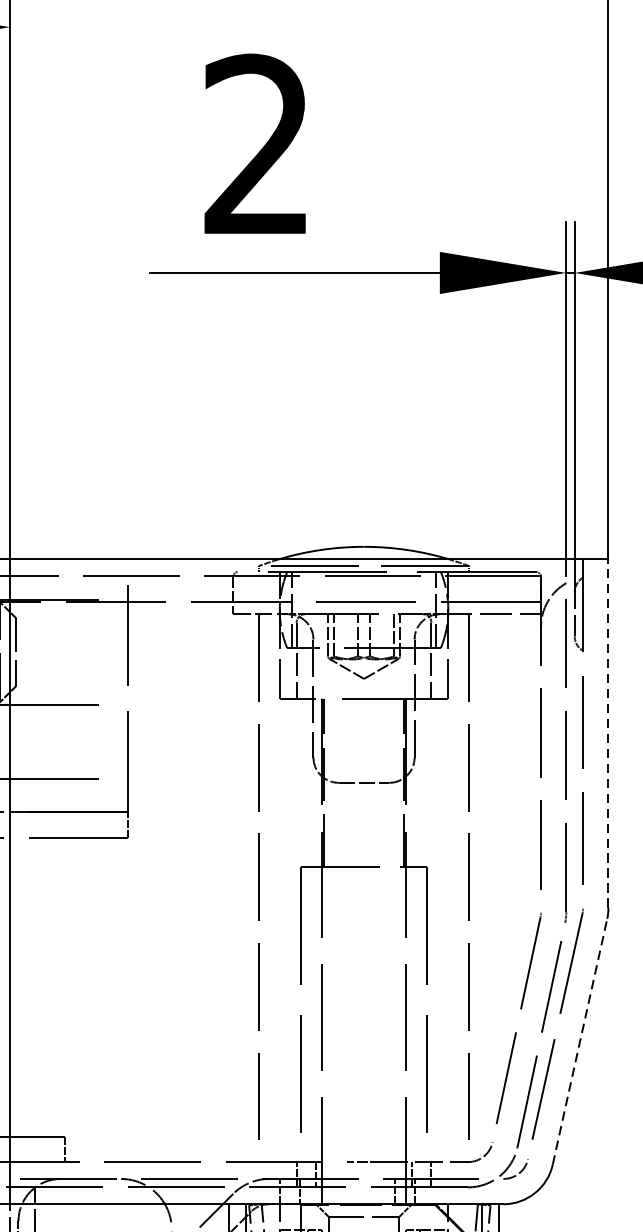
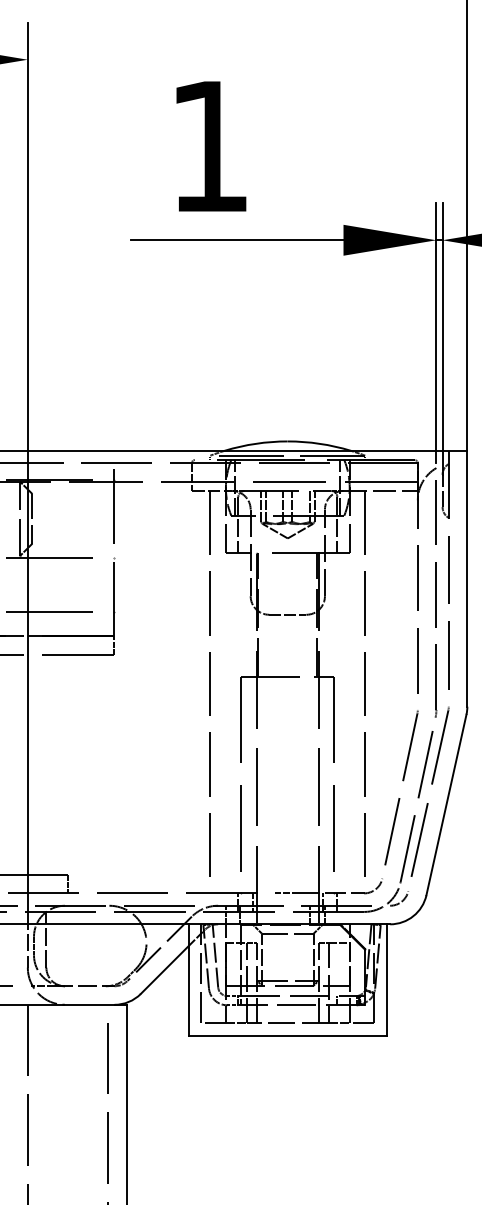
text: (256, 143) -> (208, 145), 2 -> 1
line: (608, 733) -> (467, 578), dashed -> solid
line: (580, 1041) -> (446, 804), dashed -> solid

